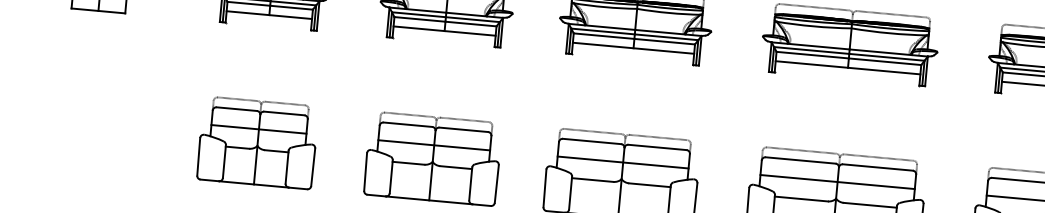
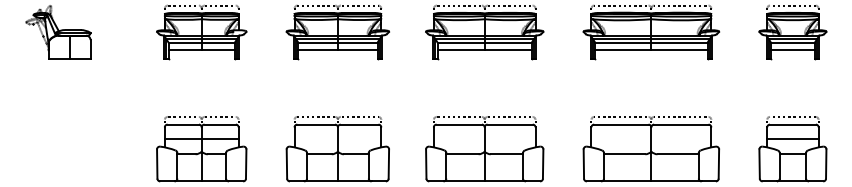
line: (433, 145) -> (337, 138), removed
line: (622, 162) -> (484, 138), removed
line: (837, 181) -> (651, 138), removed

